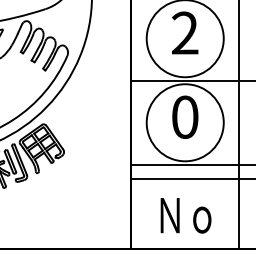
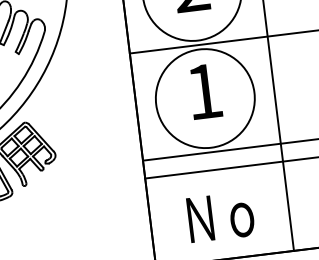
text: (185, 116) -> (204, 90), 0 -> 1

